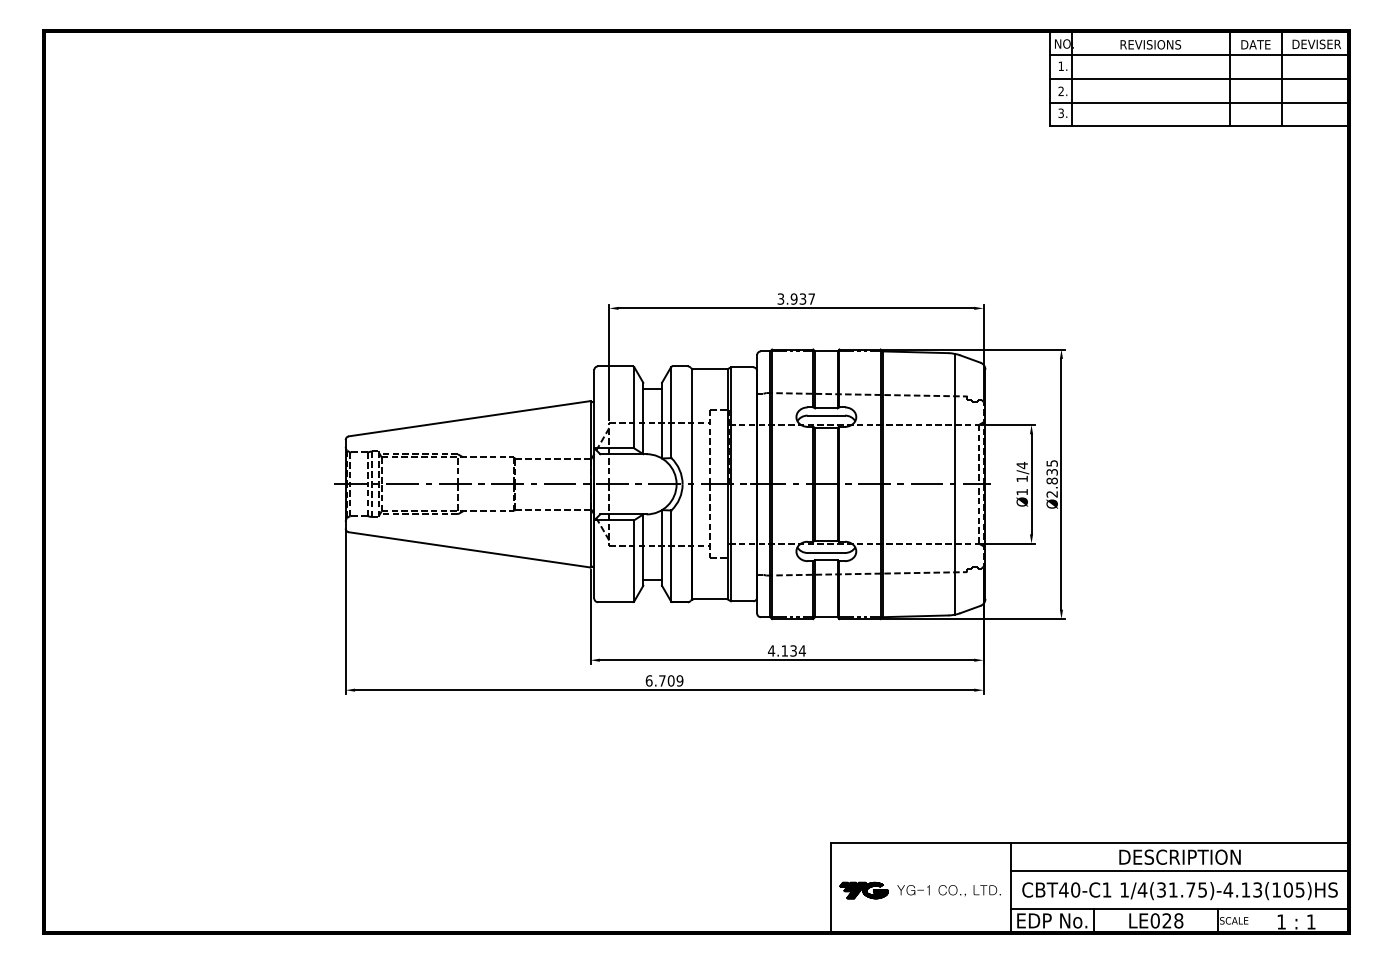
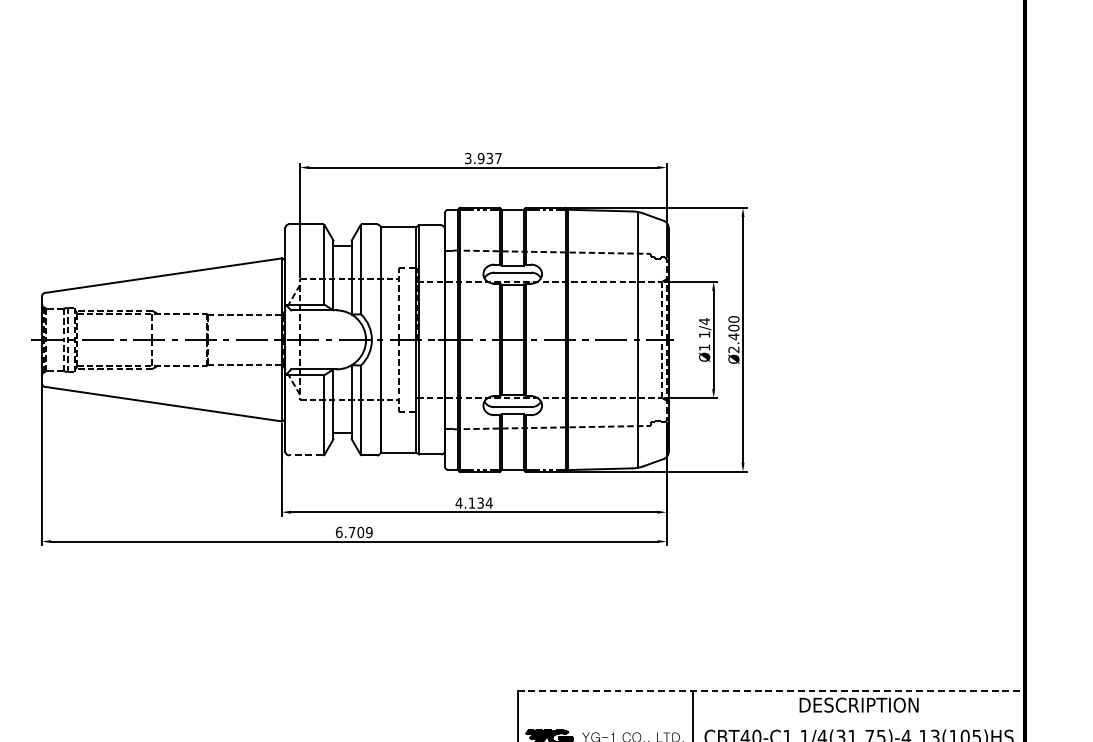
text: (1051, 472) -> (733, 328), Ø2.835 -> Ø2.400
line: (614, 602) -> (305, 455), solid -> dashed
line: (1090, 843) -> (771, 691), solid -> dashed
line: (1179, 871) -> (858, 719), removed

